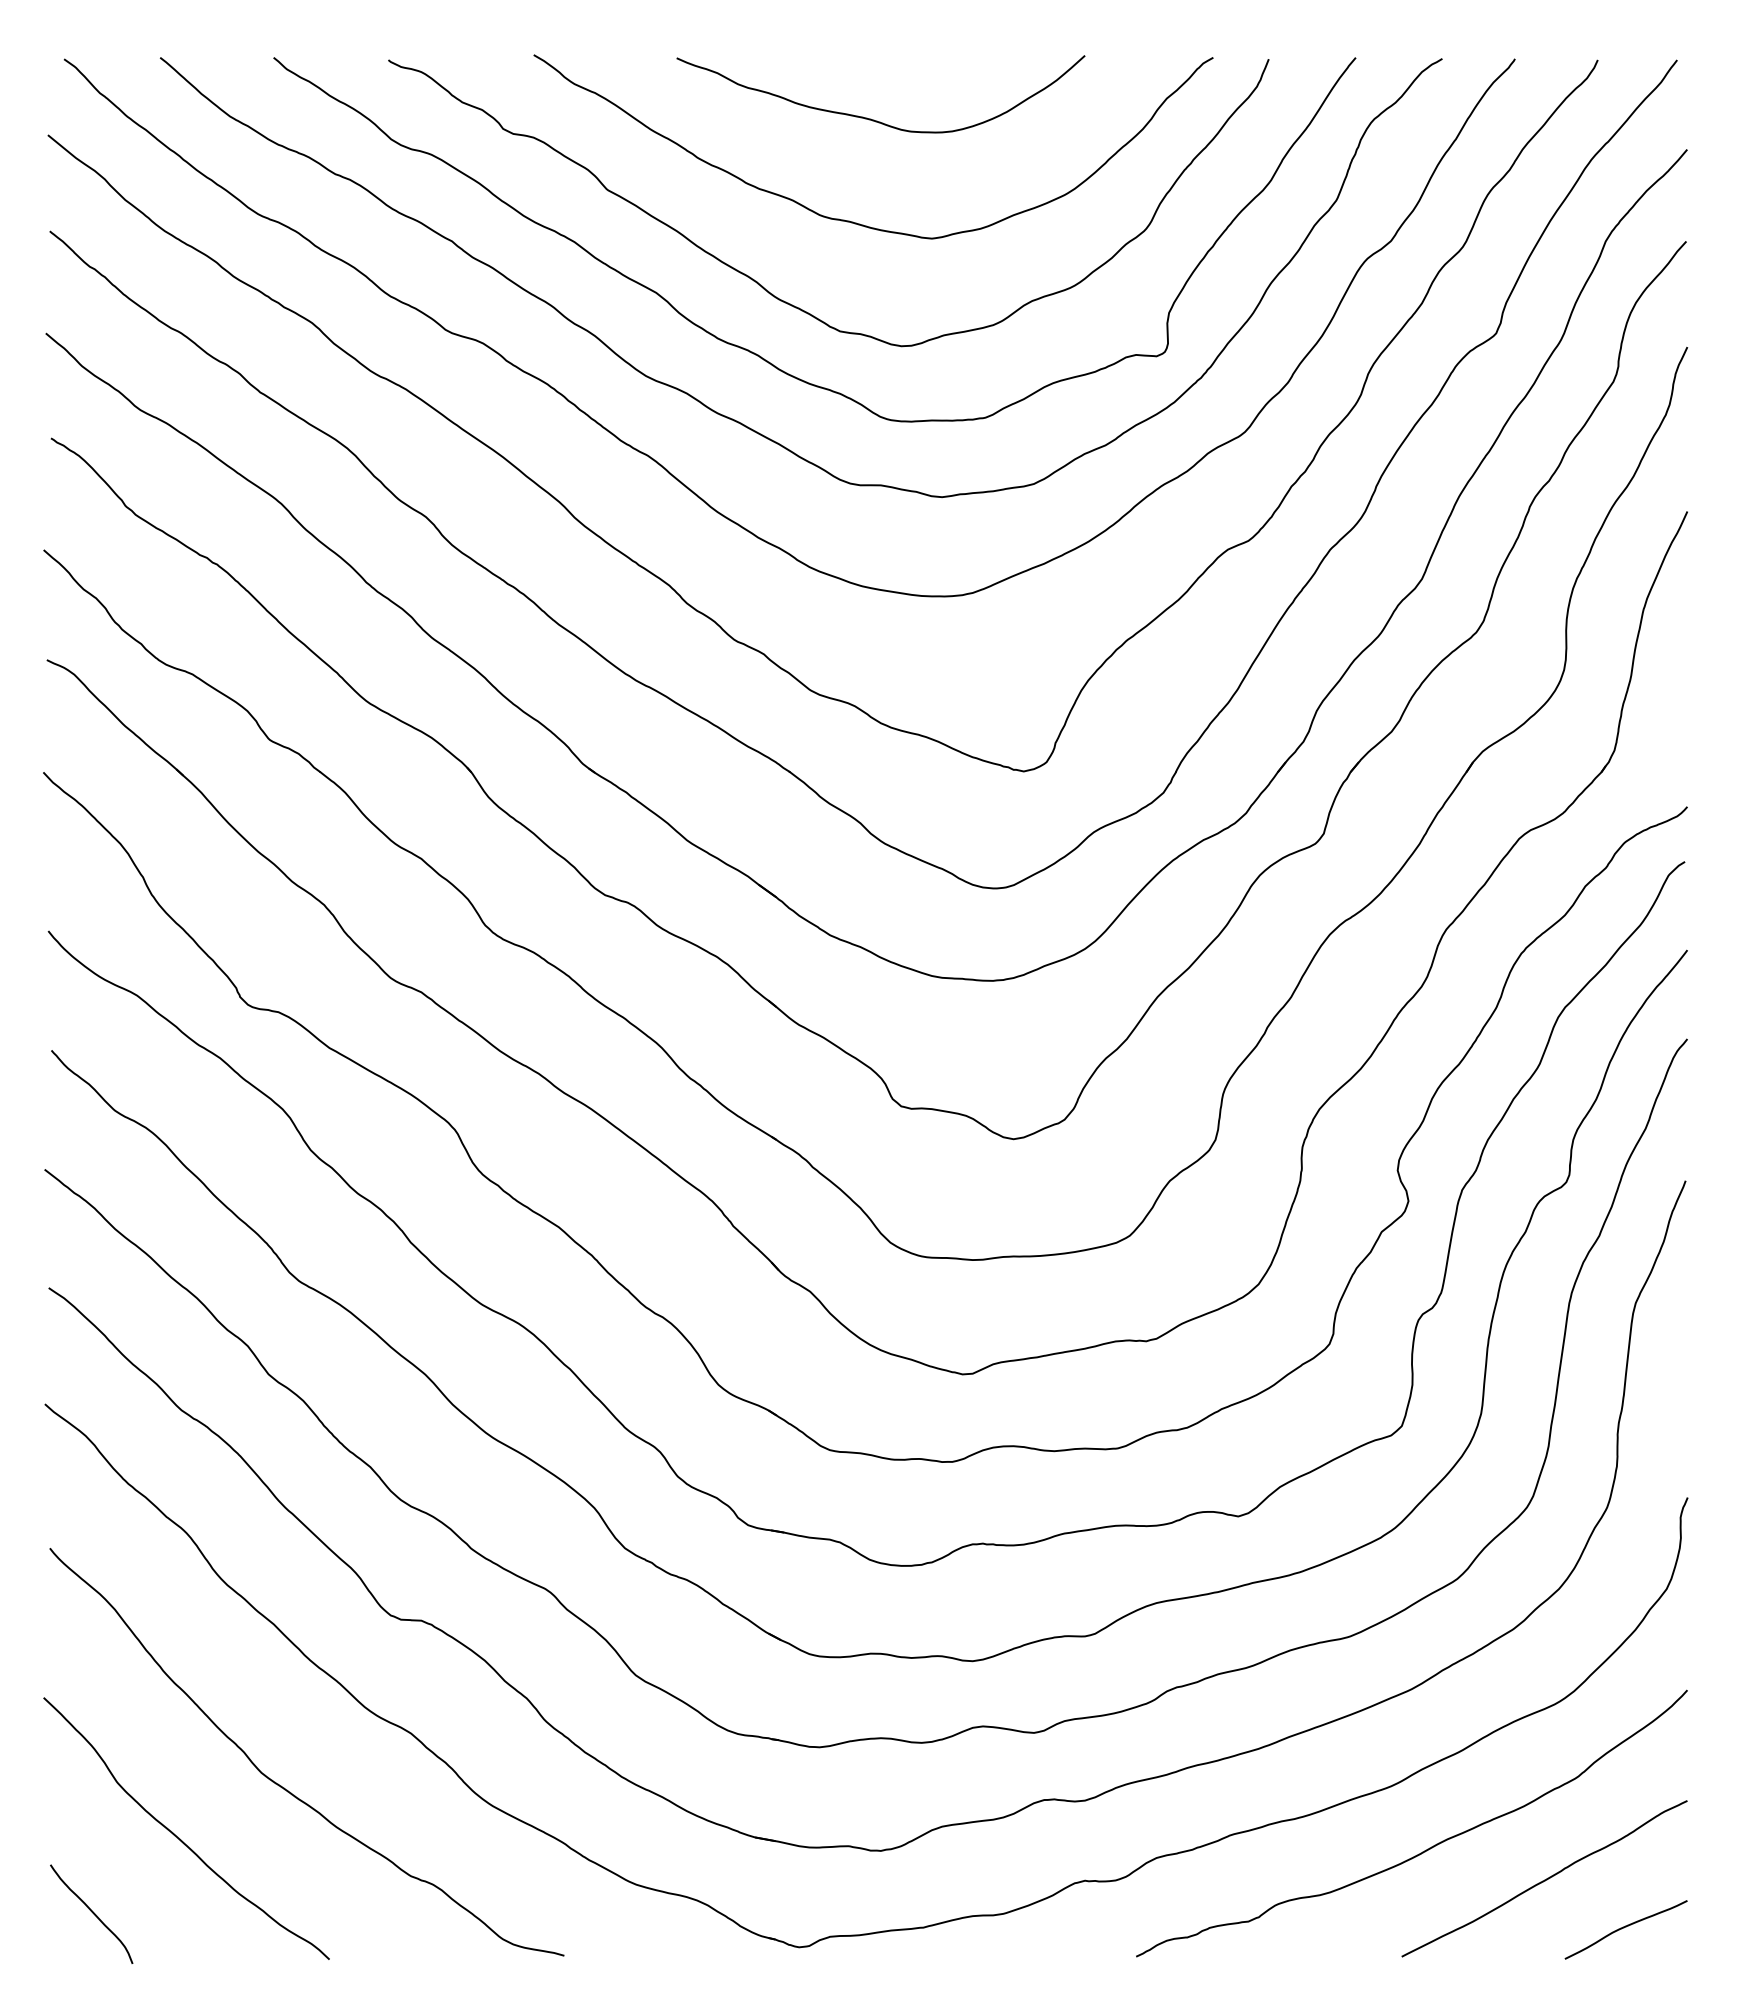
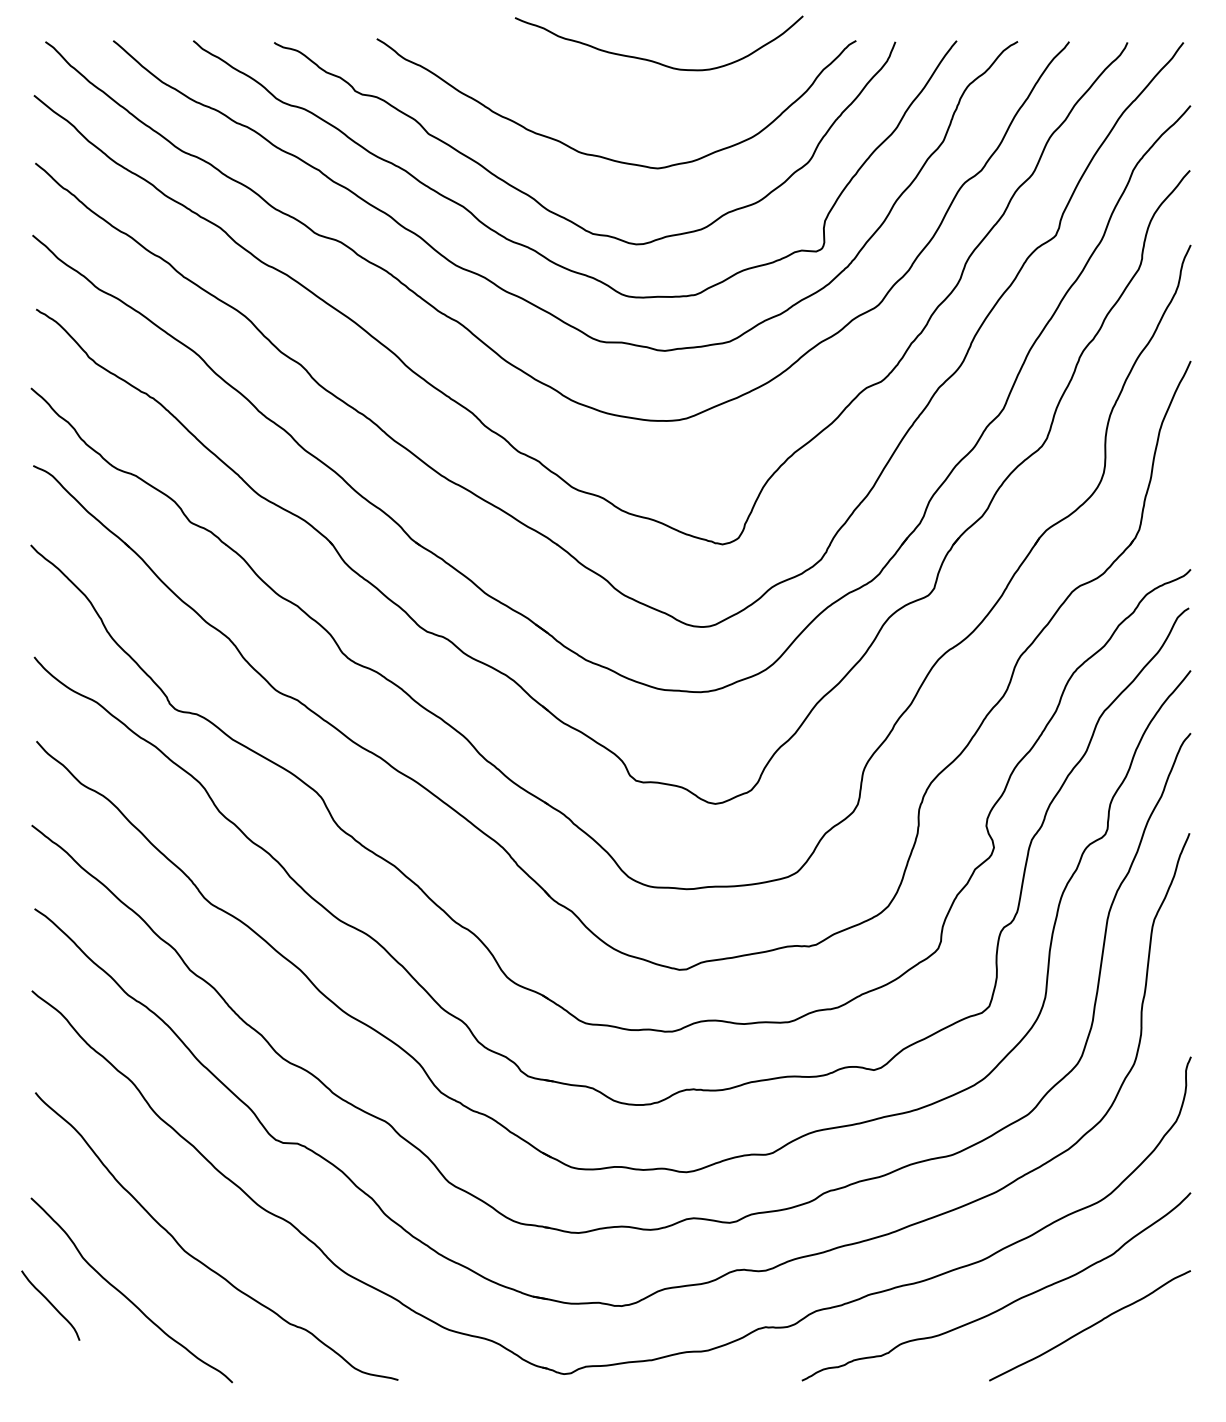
curve: (874, 119) -> (654, 61), moved
curve: (91, 1912) -> (50, 1304), moved
curve: (1624, 1928) -> (1146, 1360), removed

